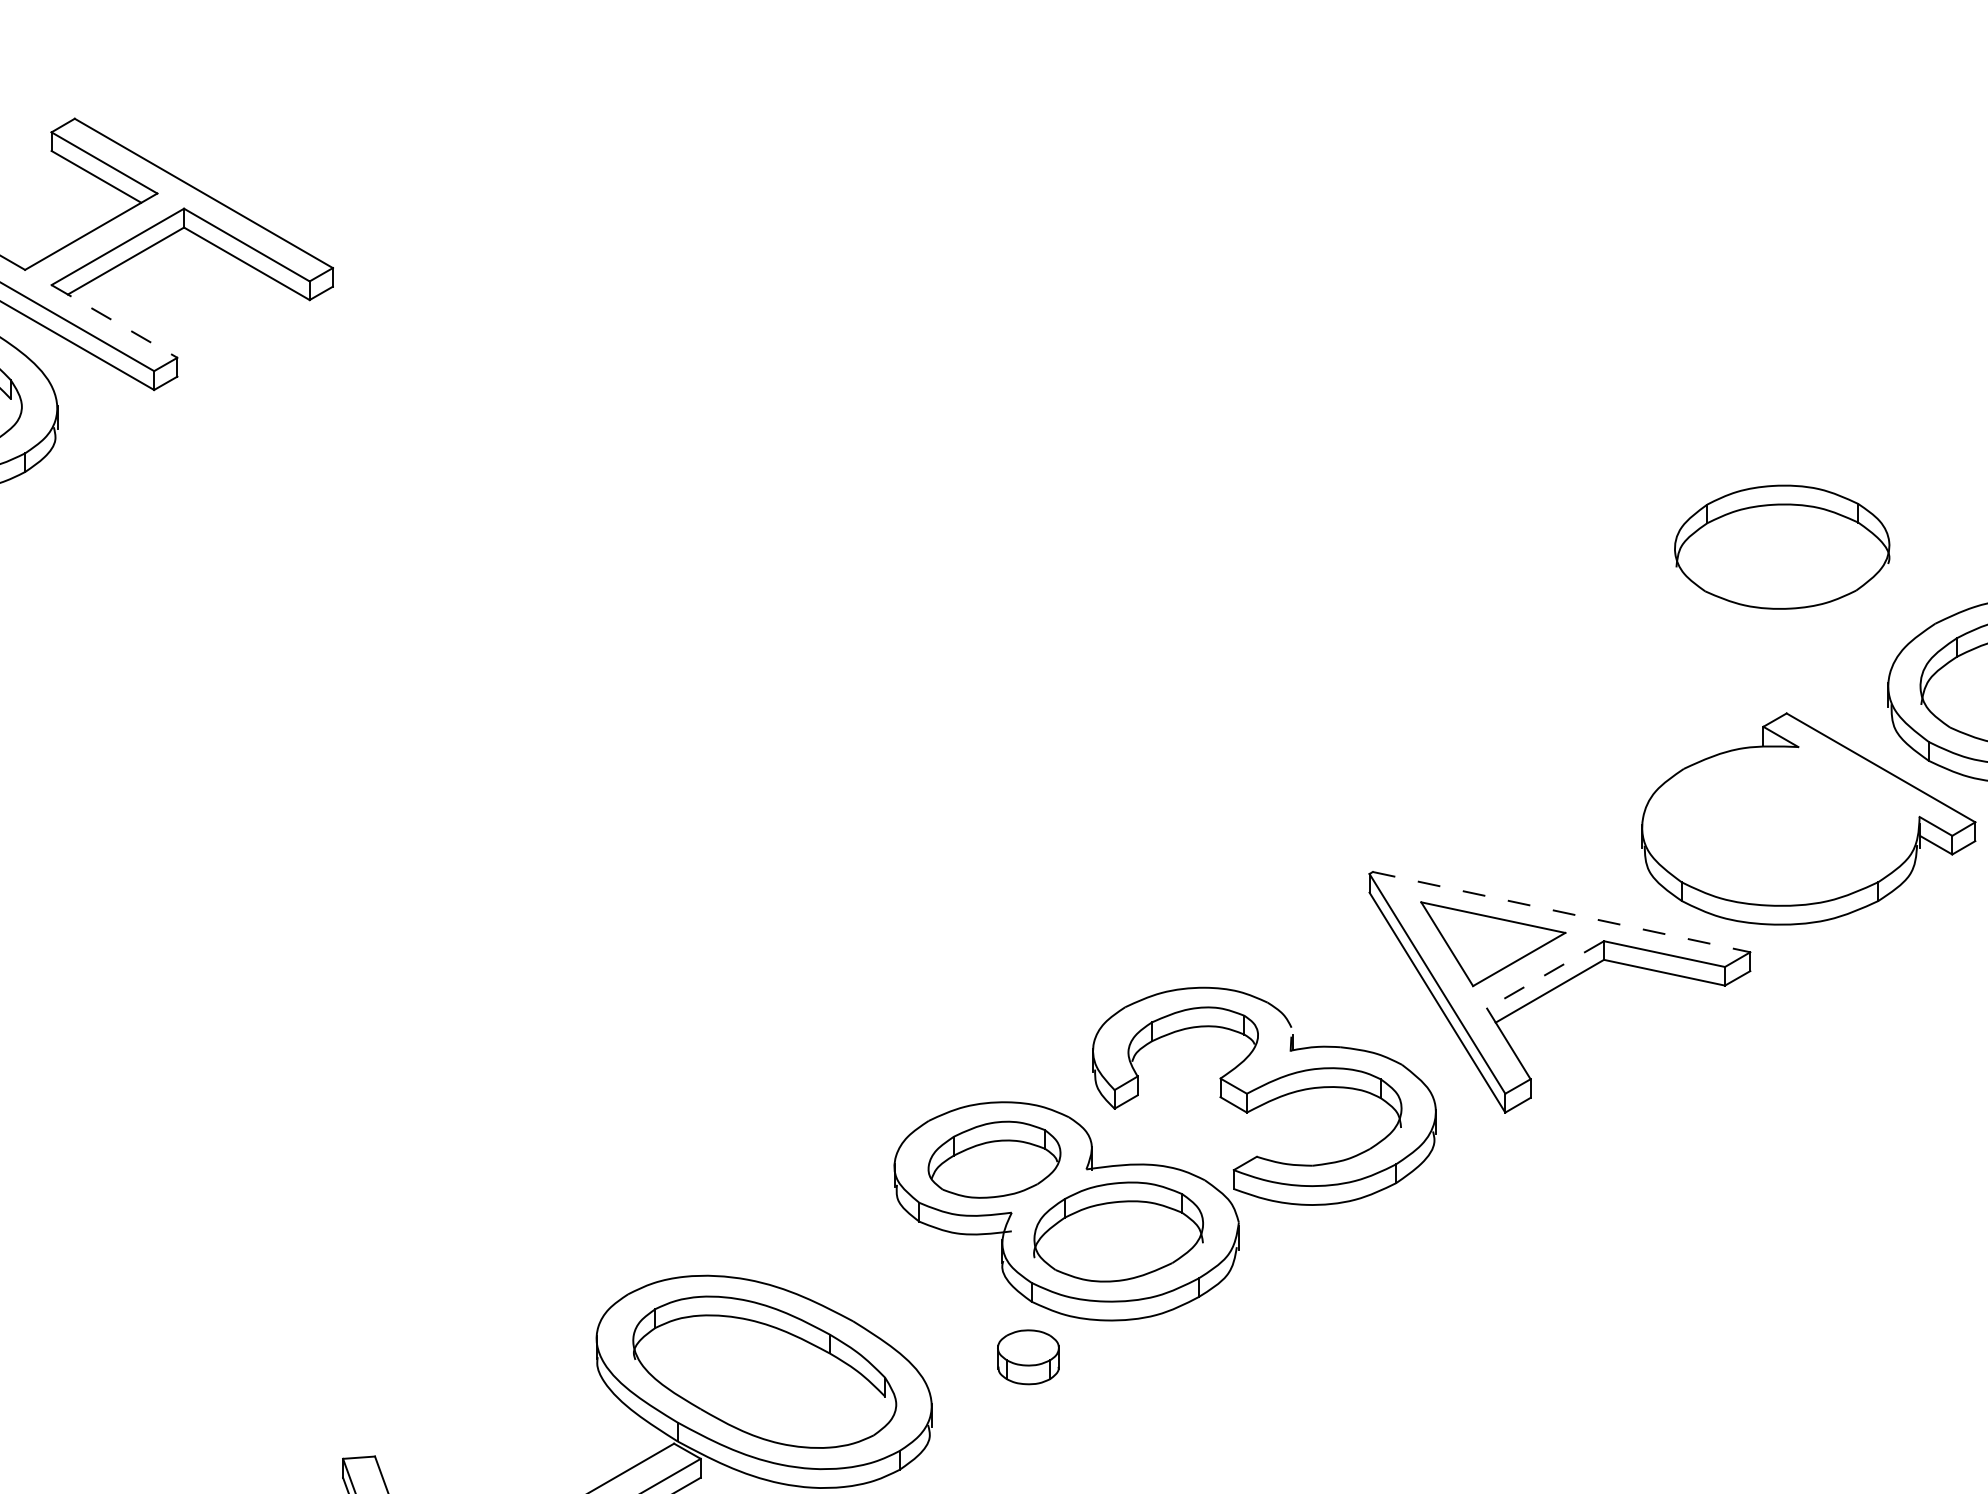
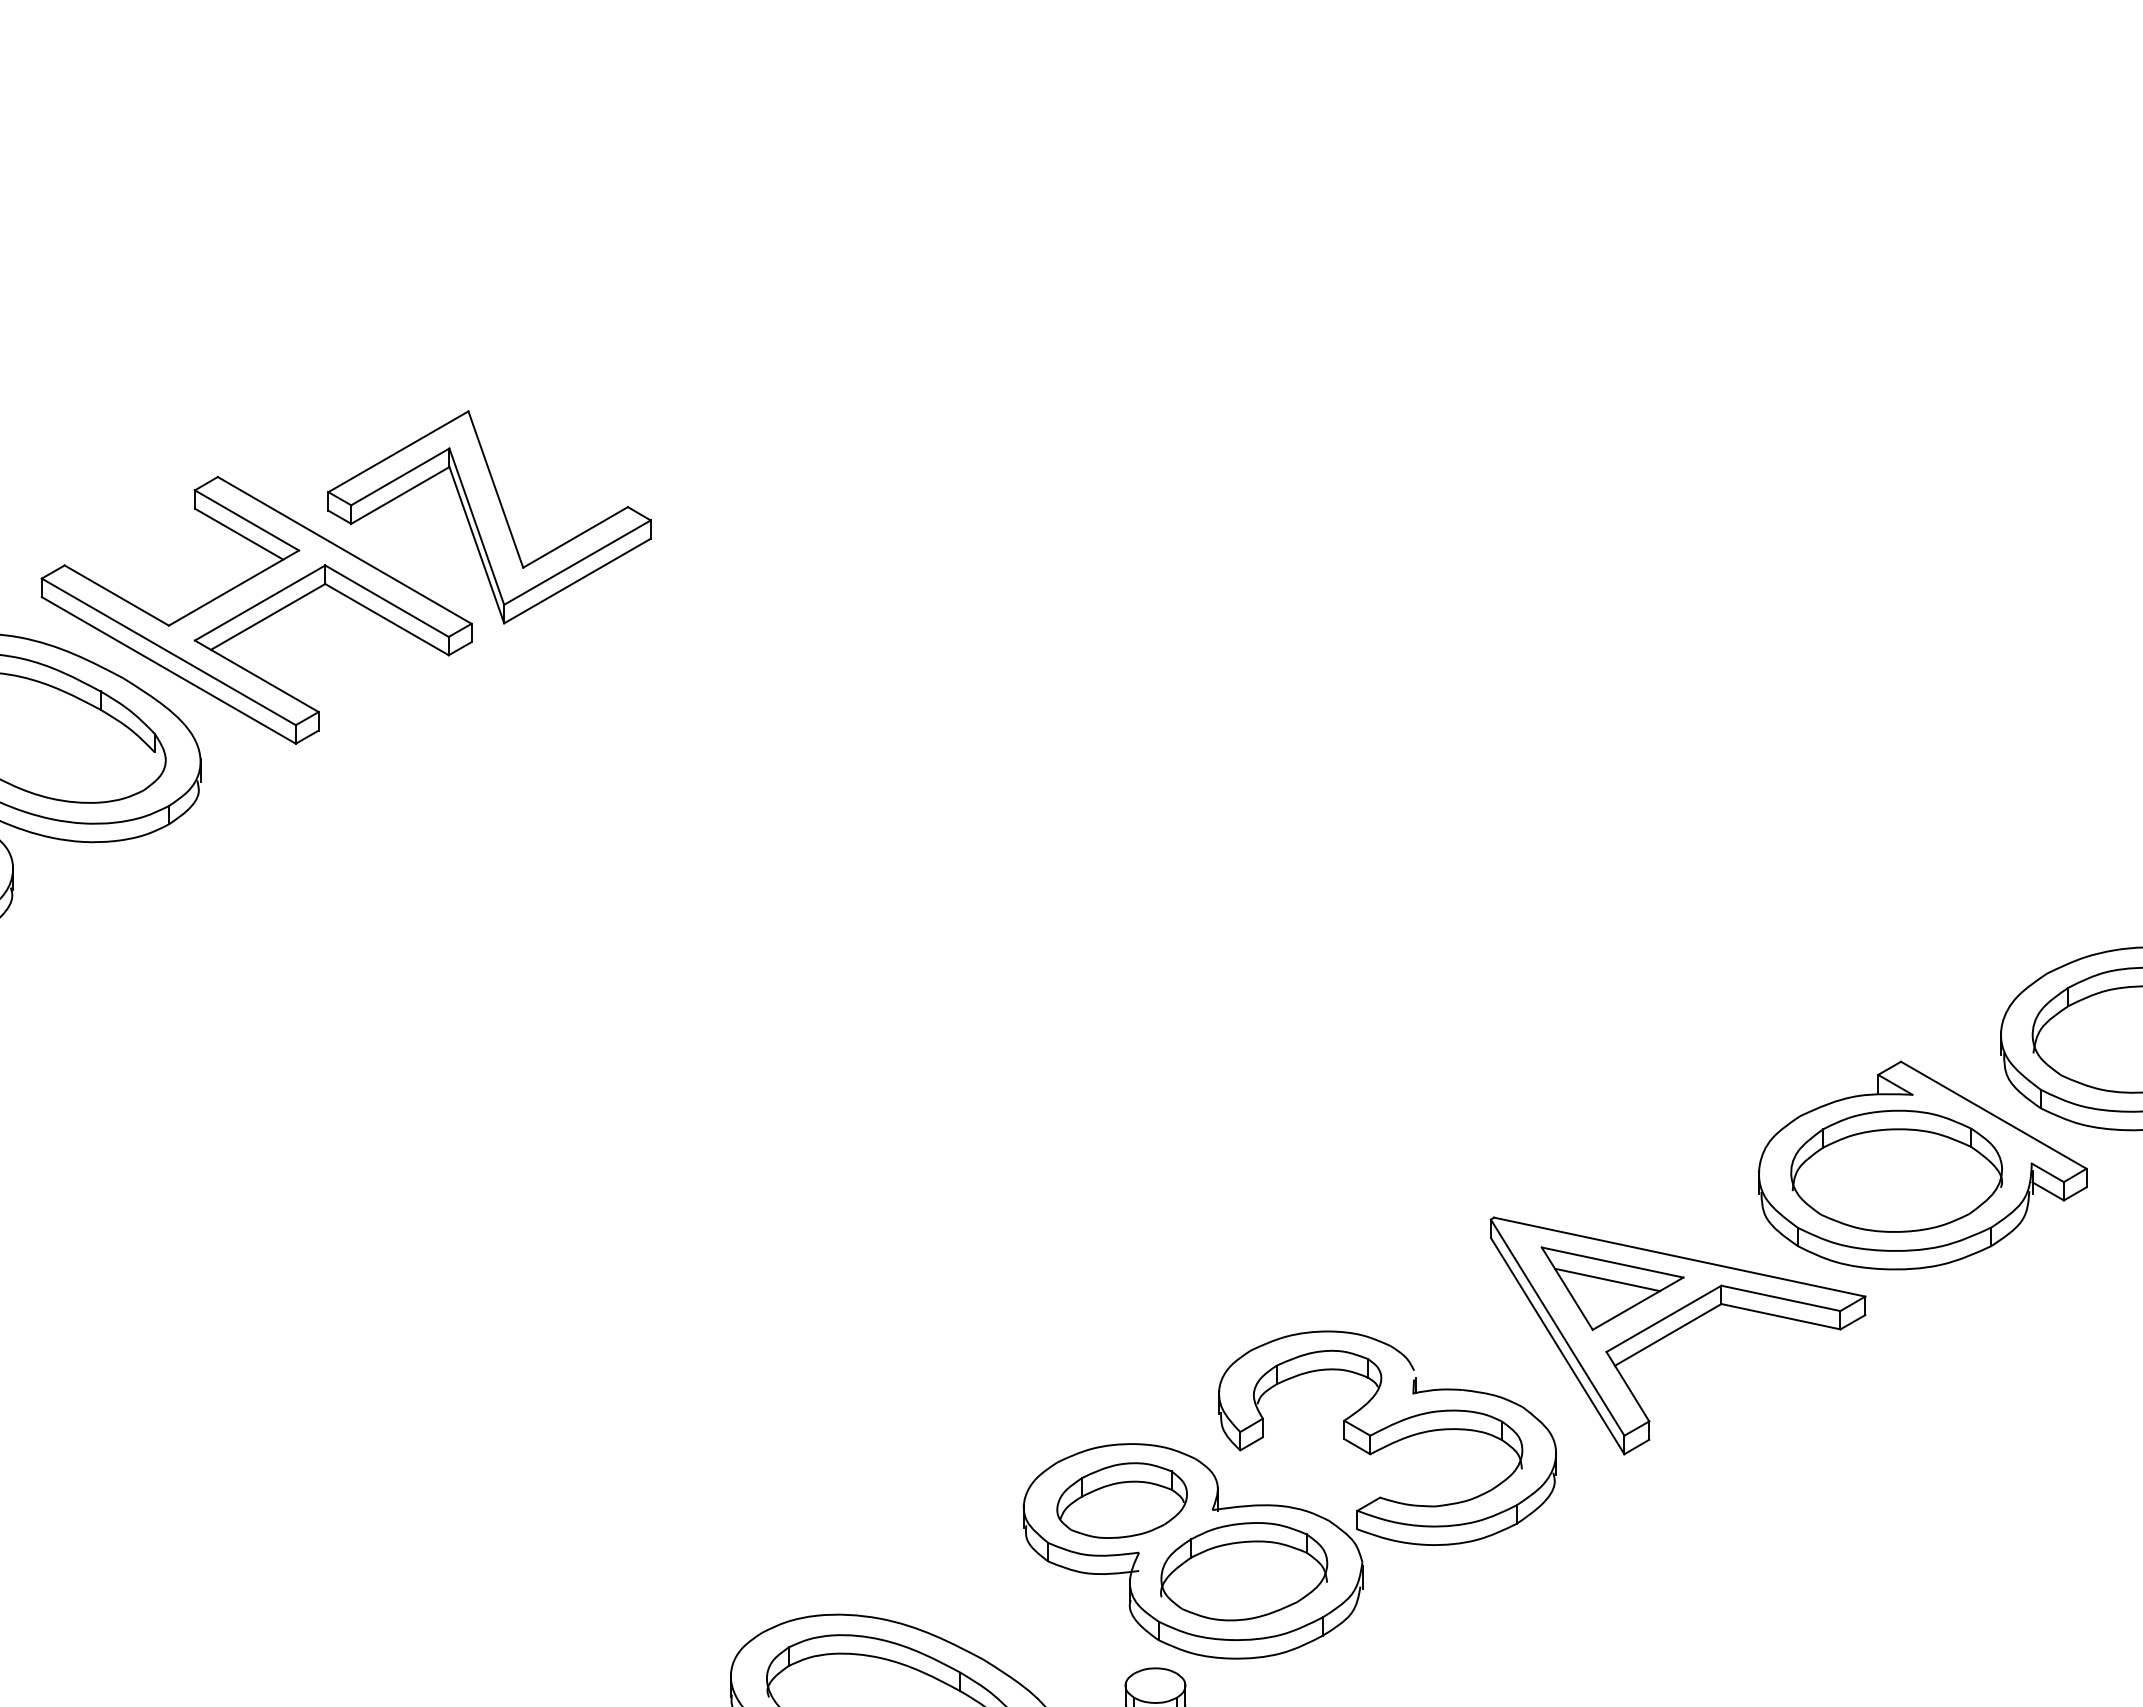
part: (351, 159) -> (489, 517), added
line: (115, 321) -> (257, 676), dashed -> solid
part: (1782, 546) -> (1896, 1170), moved
line: (1561, 912) -> (1679, 1257), dashed -> solid
line: (1488, 934) -> (1607, 1279), added
line: (1545, 975) -> (1663, 1319), dashed -> solid

